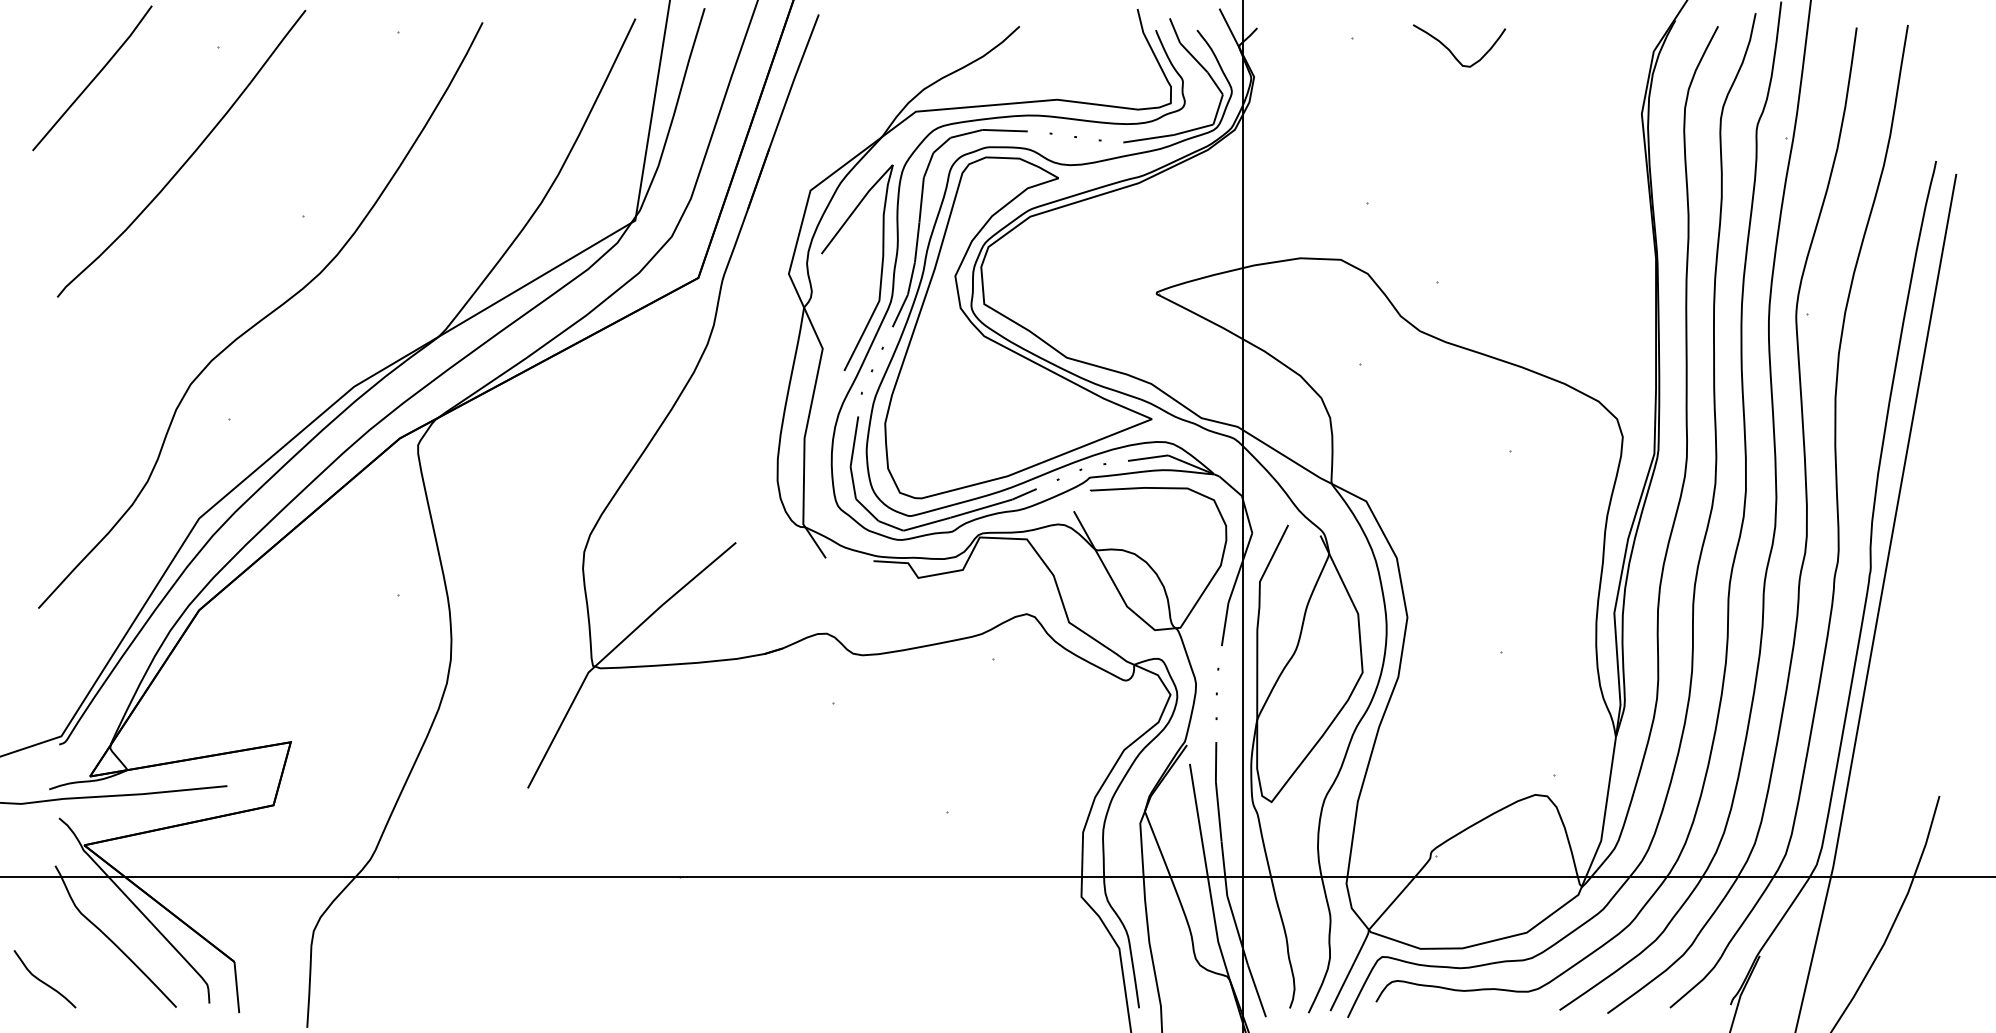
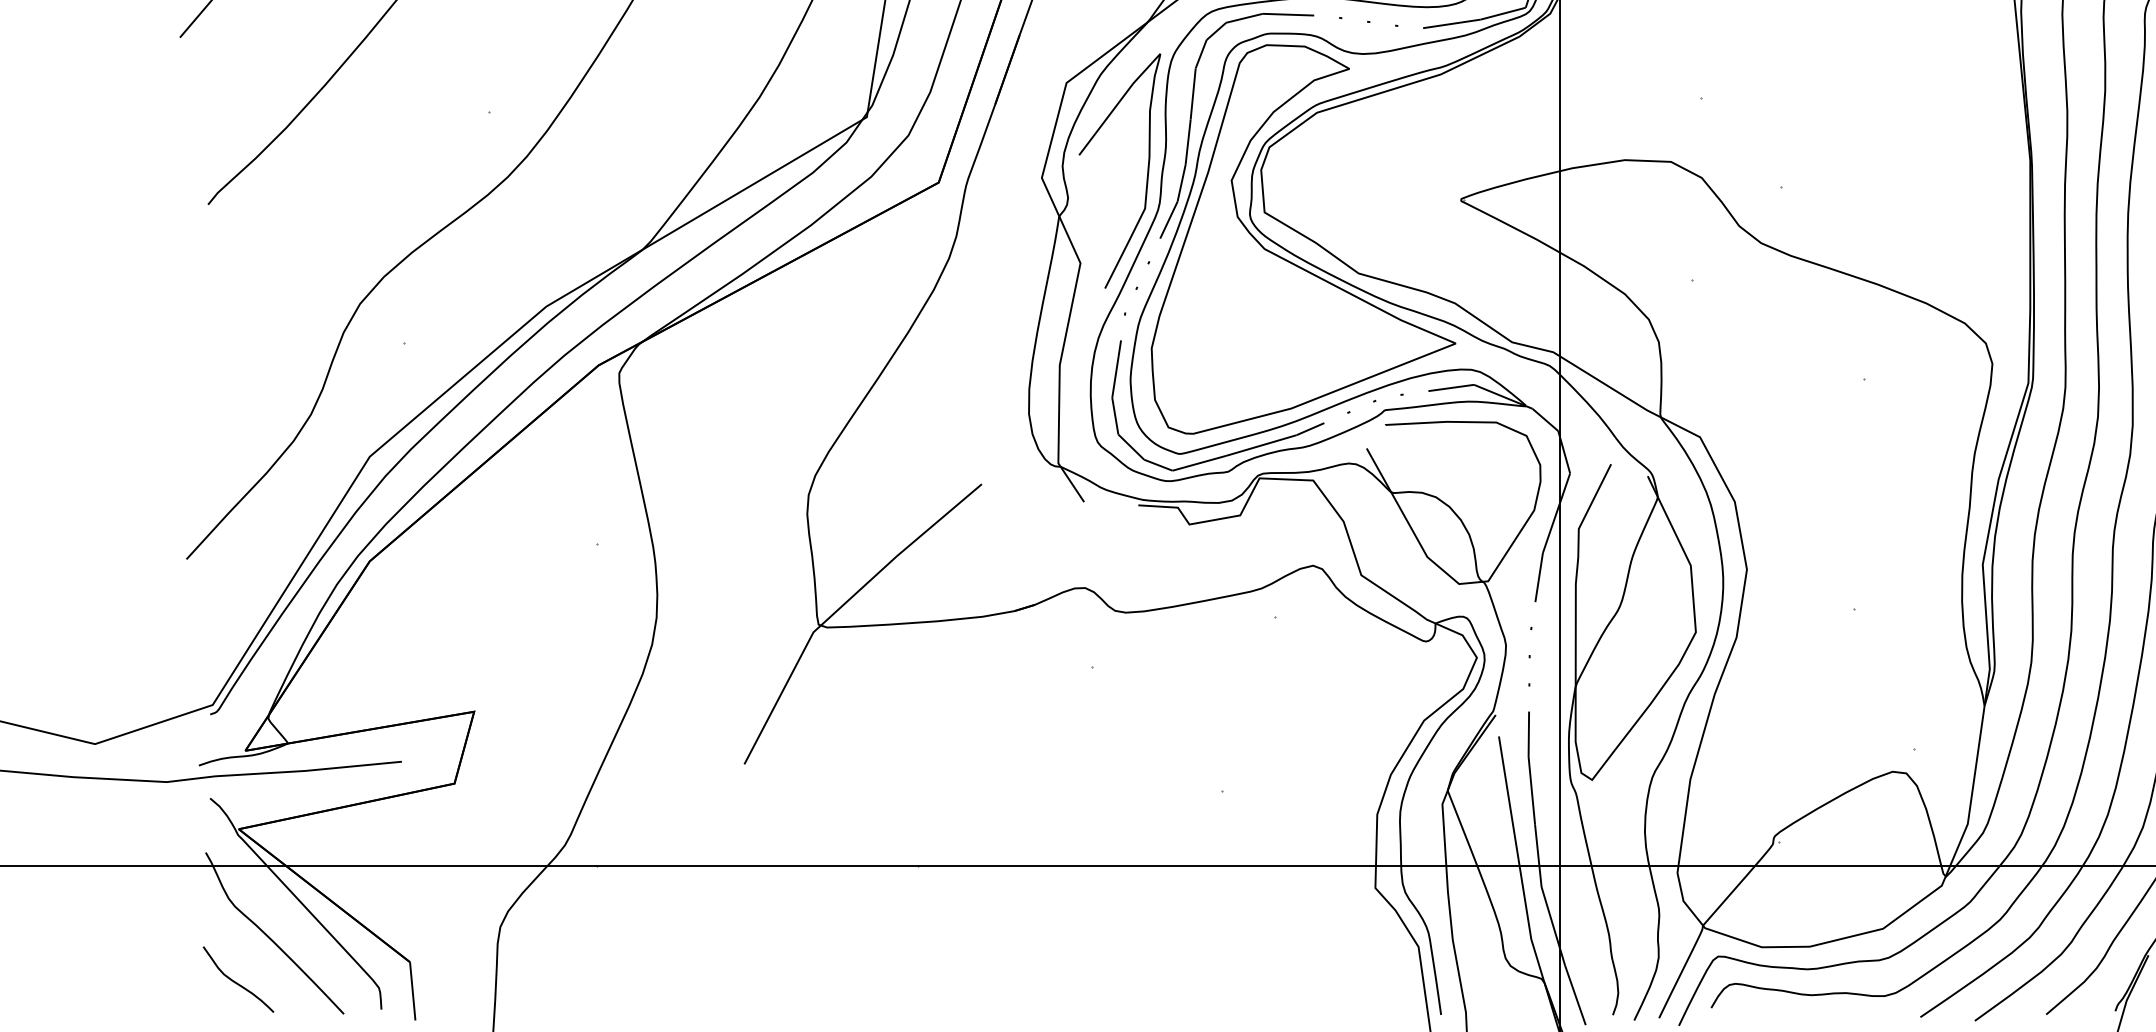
curve: (42, 980) -> (235, 981), moved

